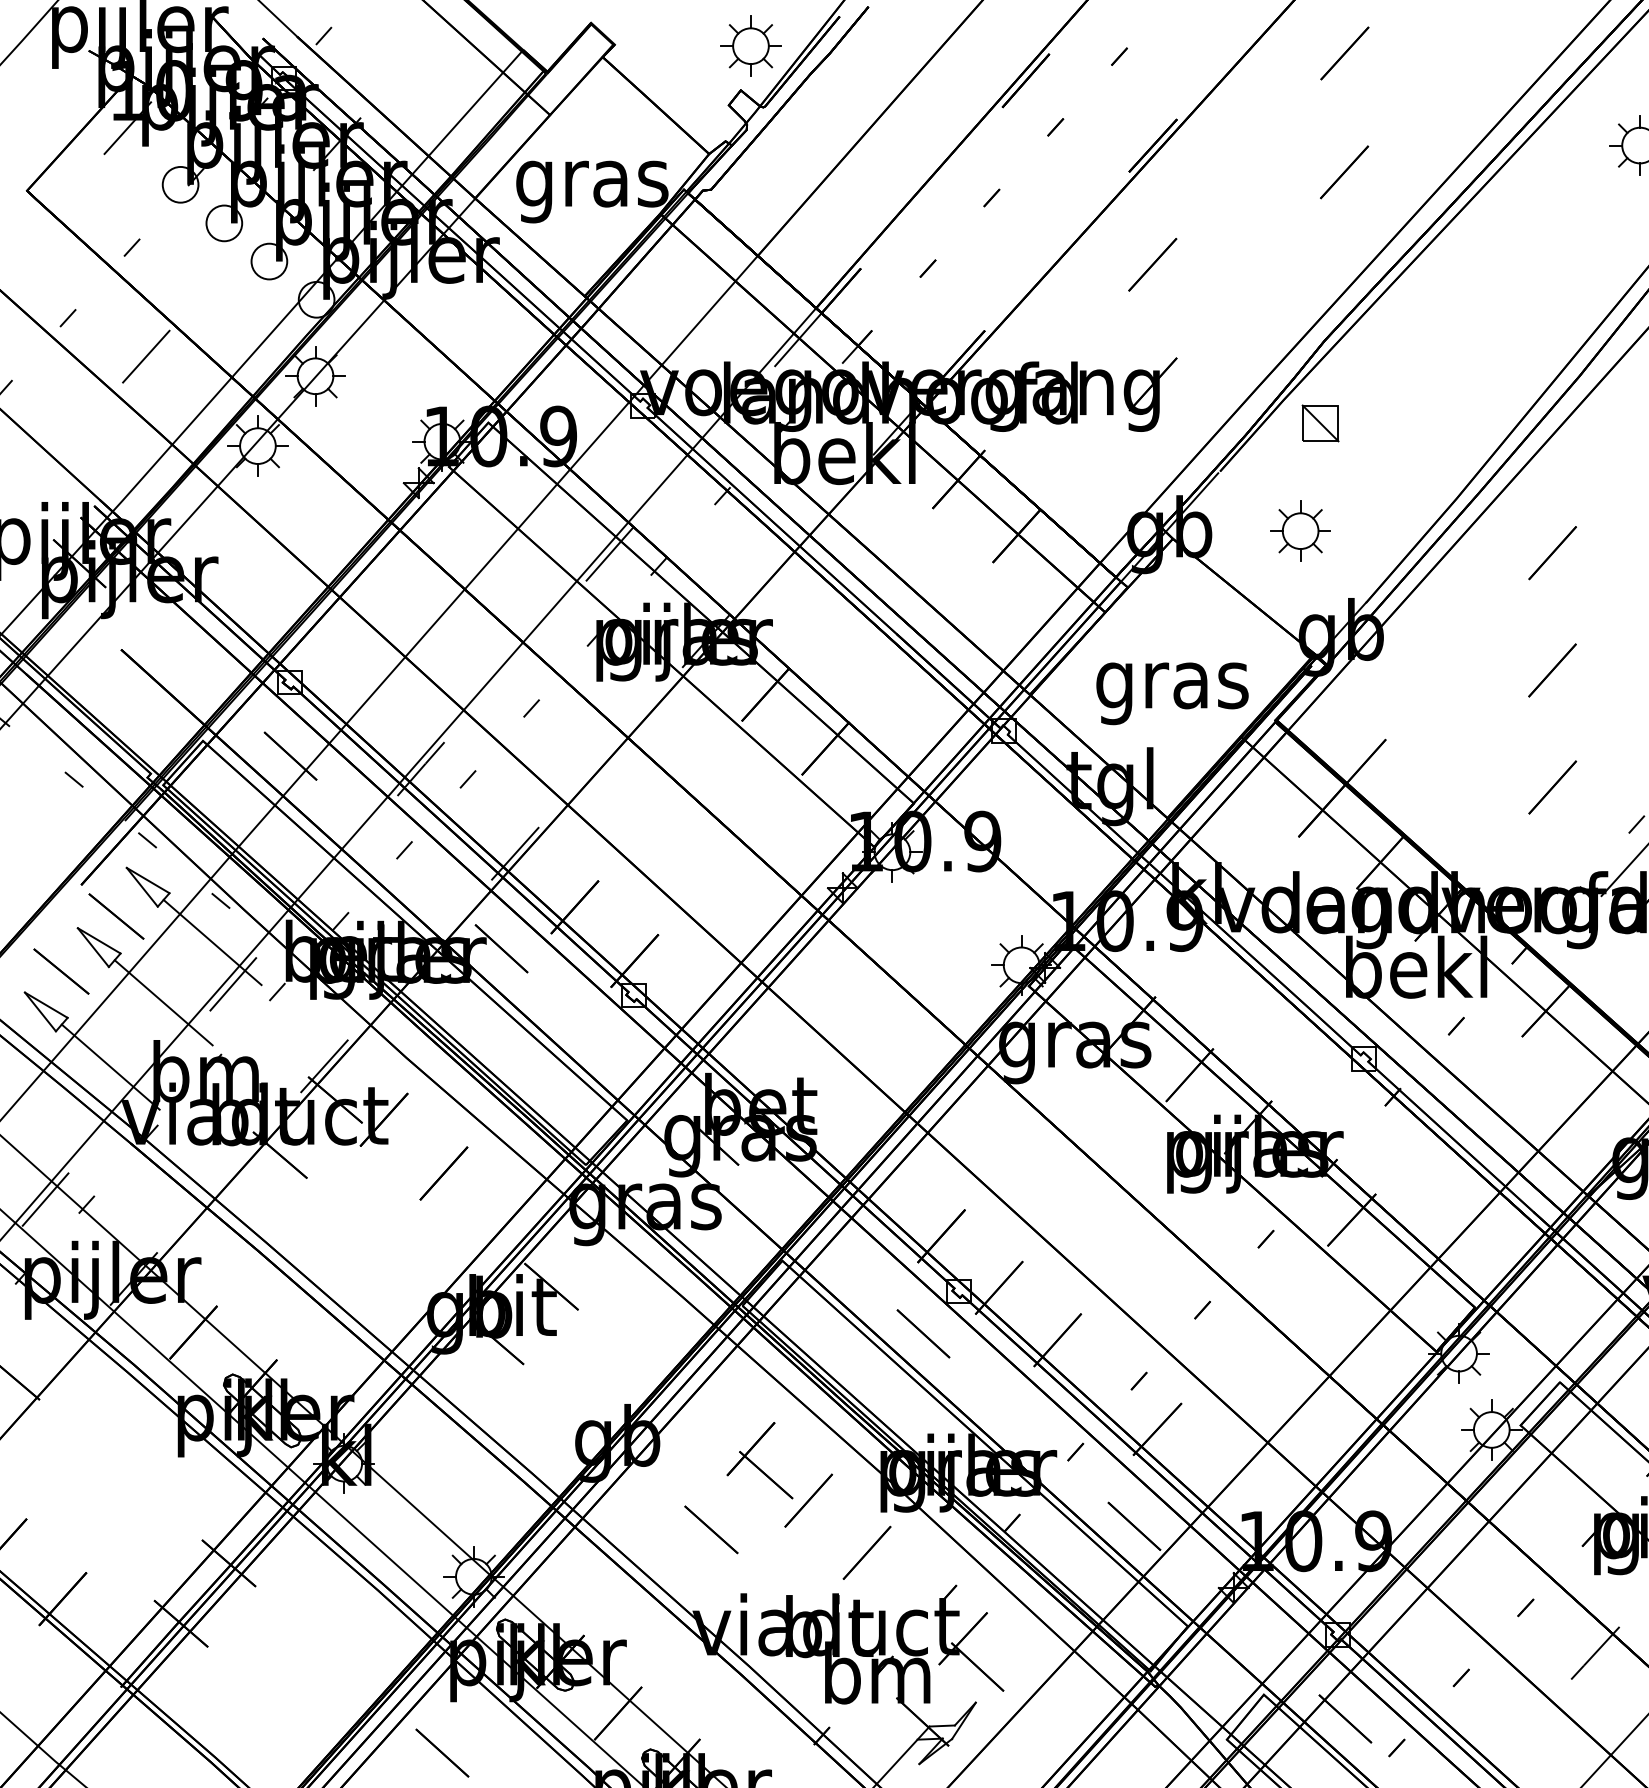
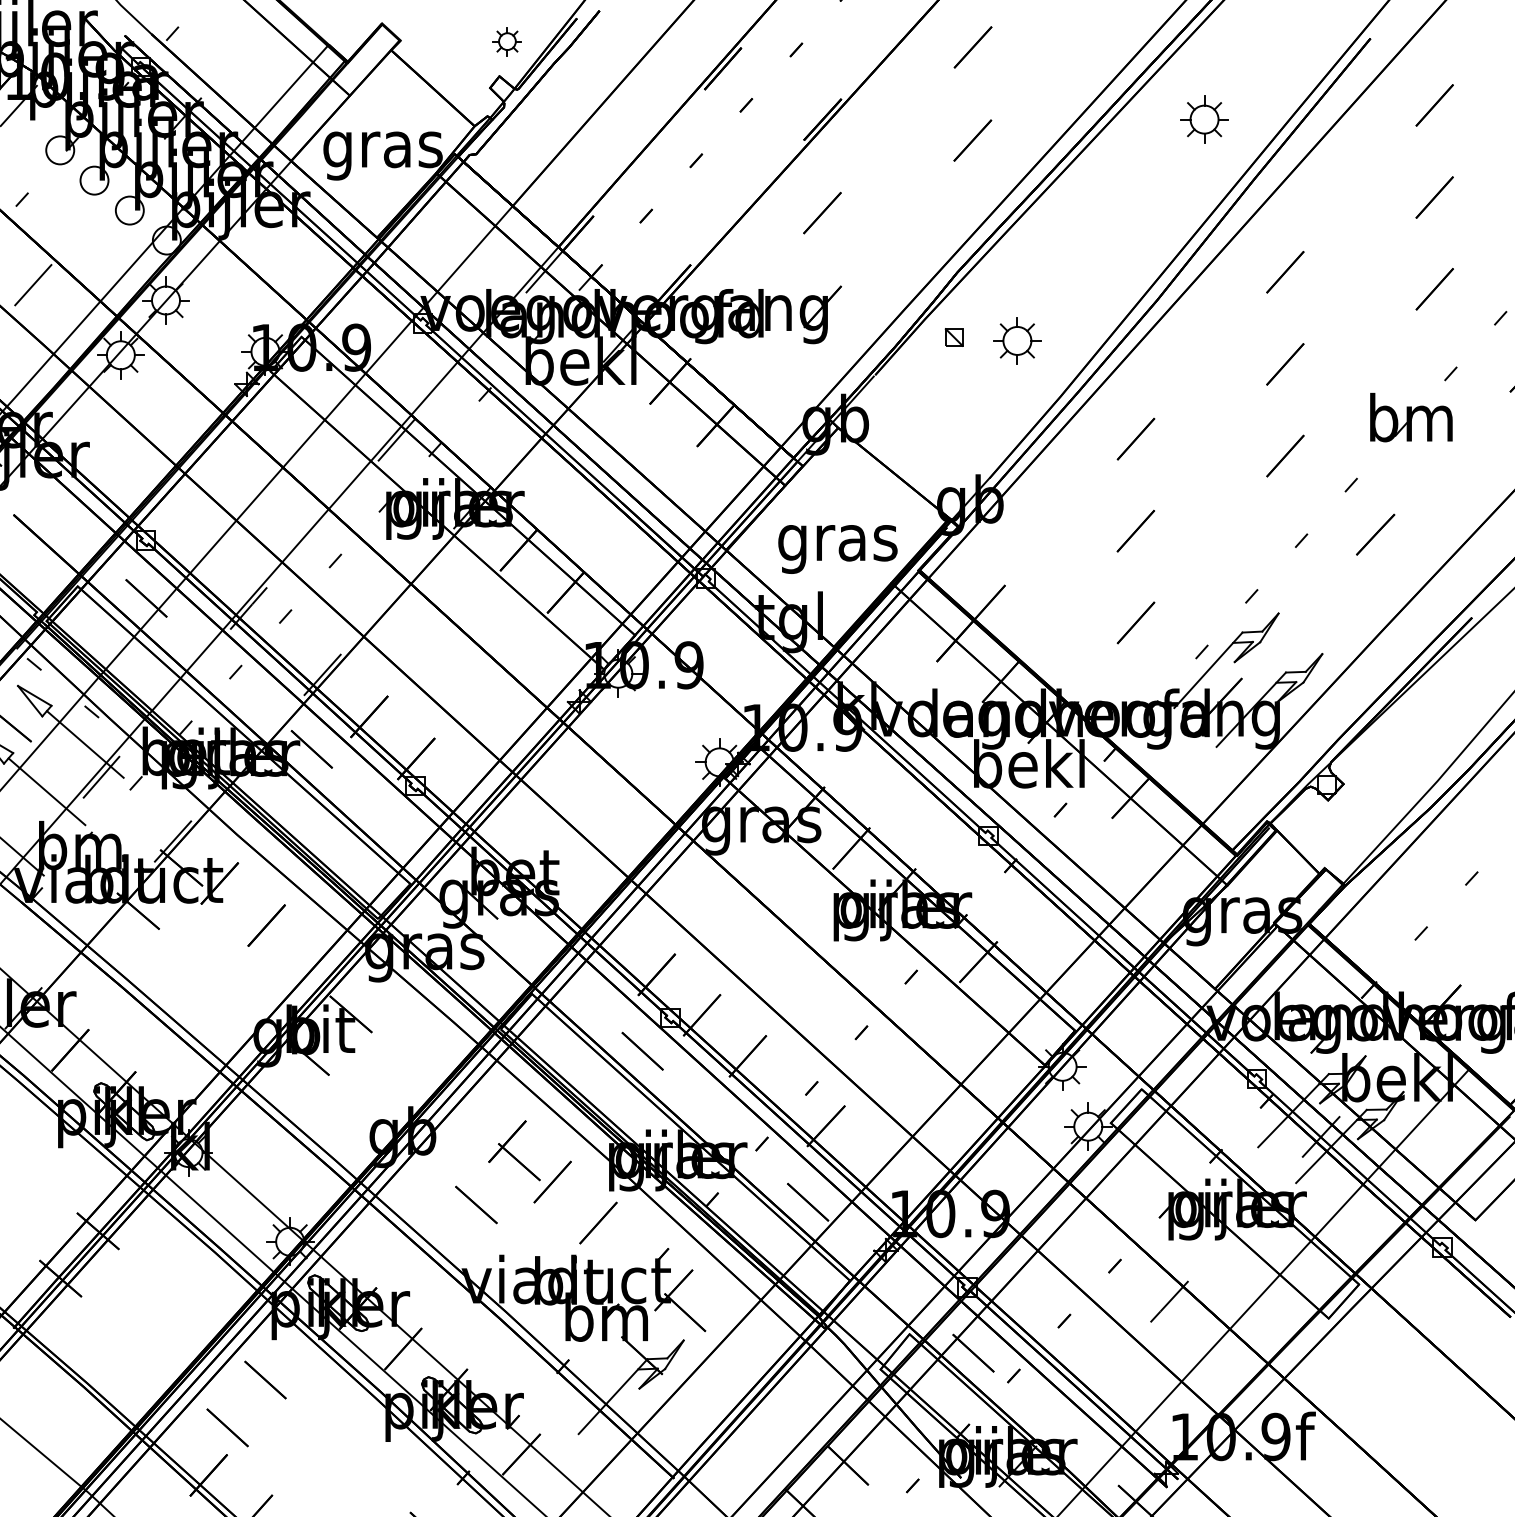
part: (751, 45) -> (507, 41), size x0.6
part: (1321, 423) -> (954, 337), size x0.6
part: (1300, 530) -> (1017, 340), moved

